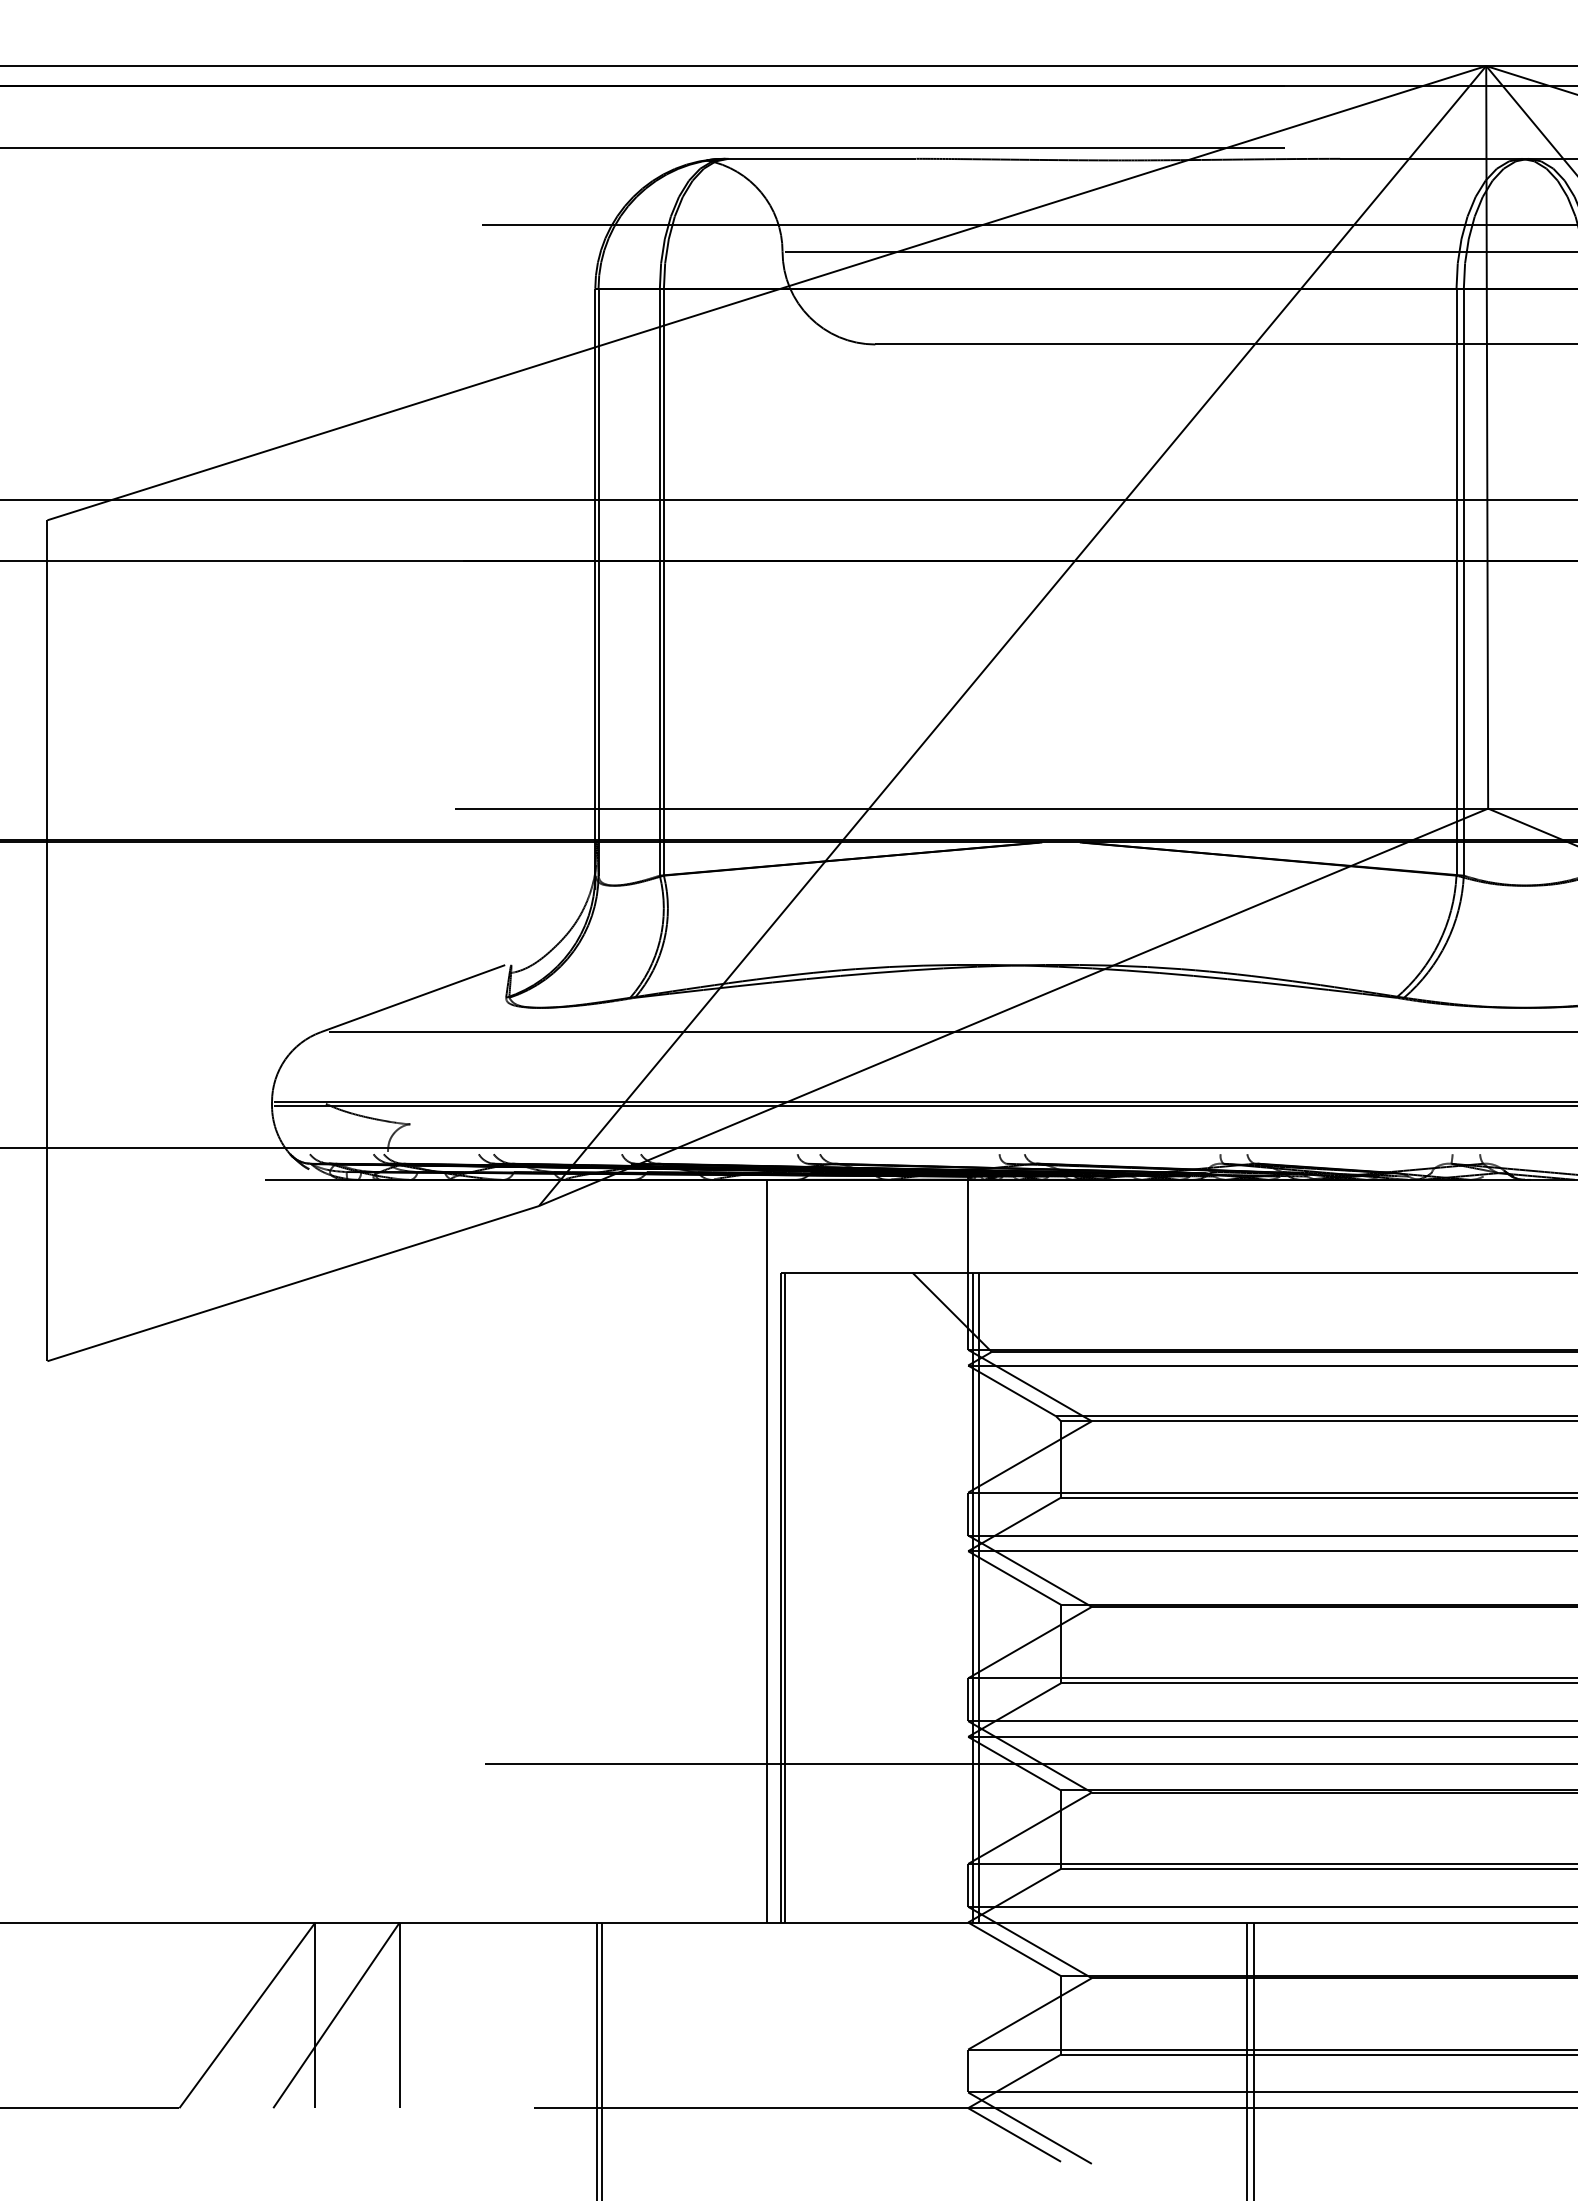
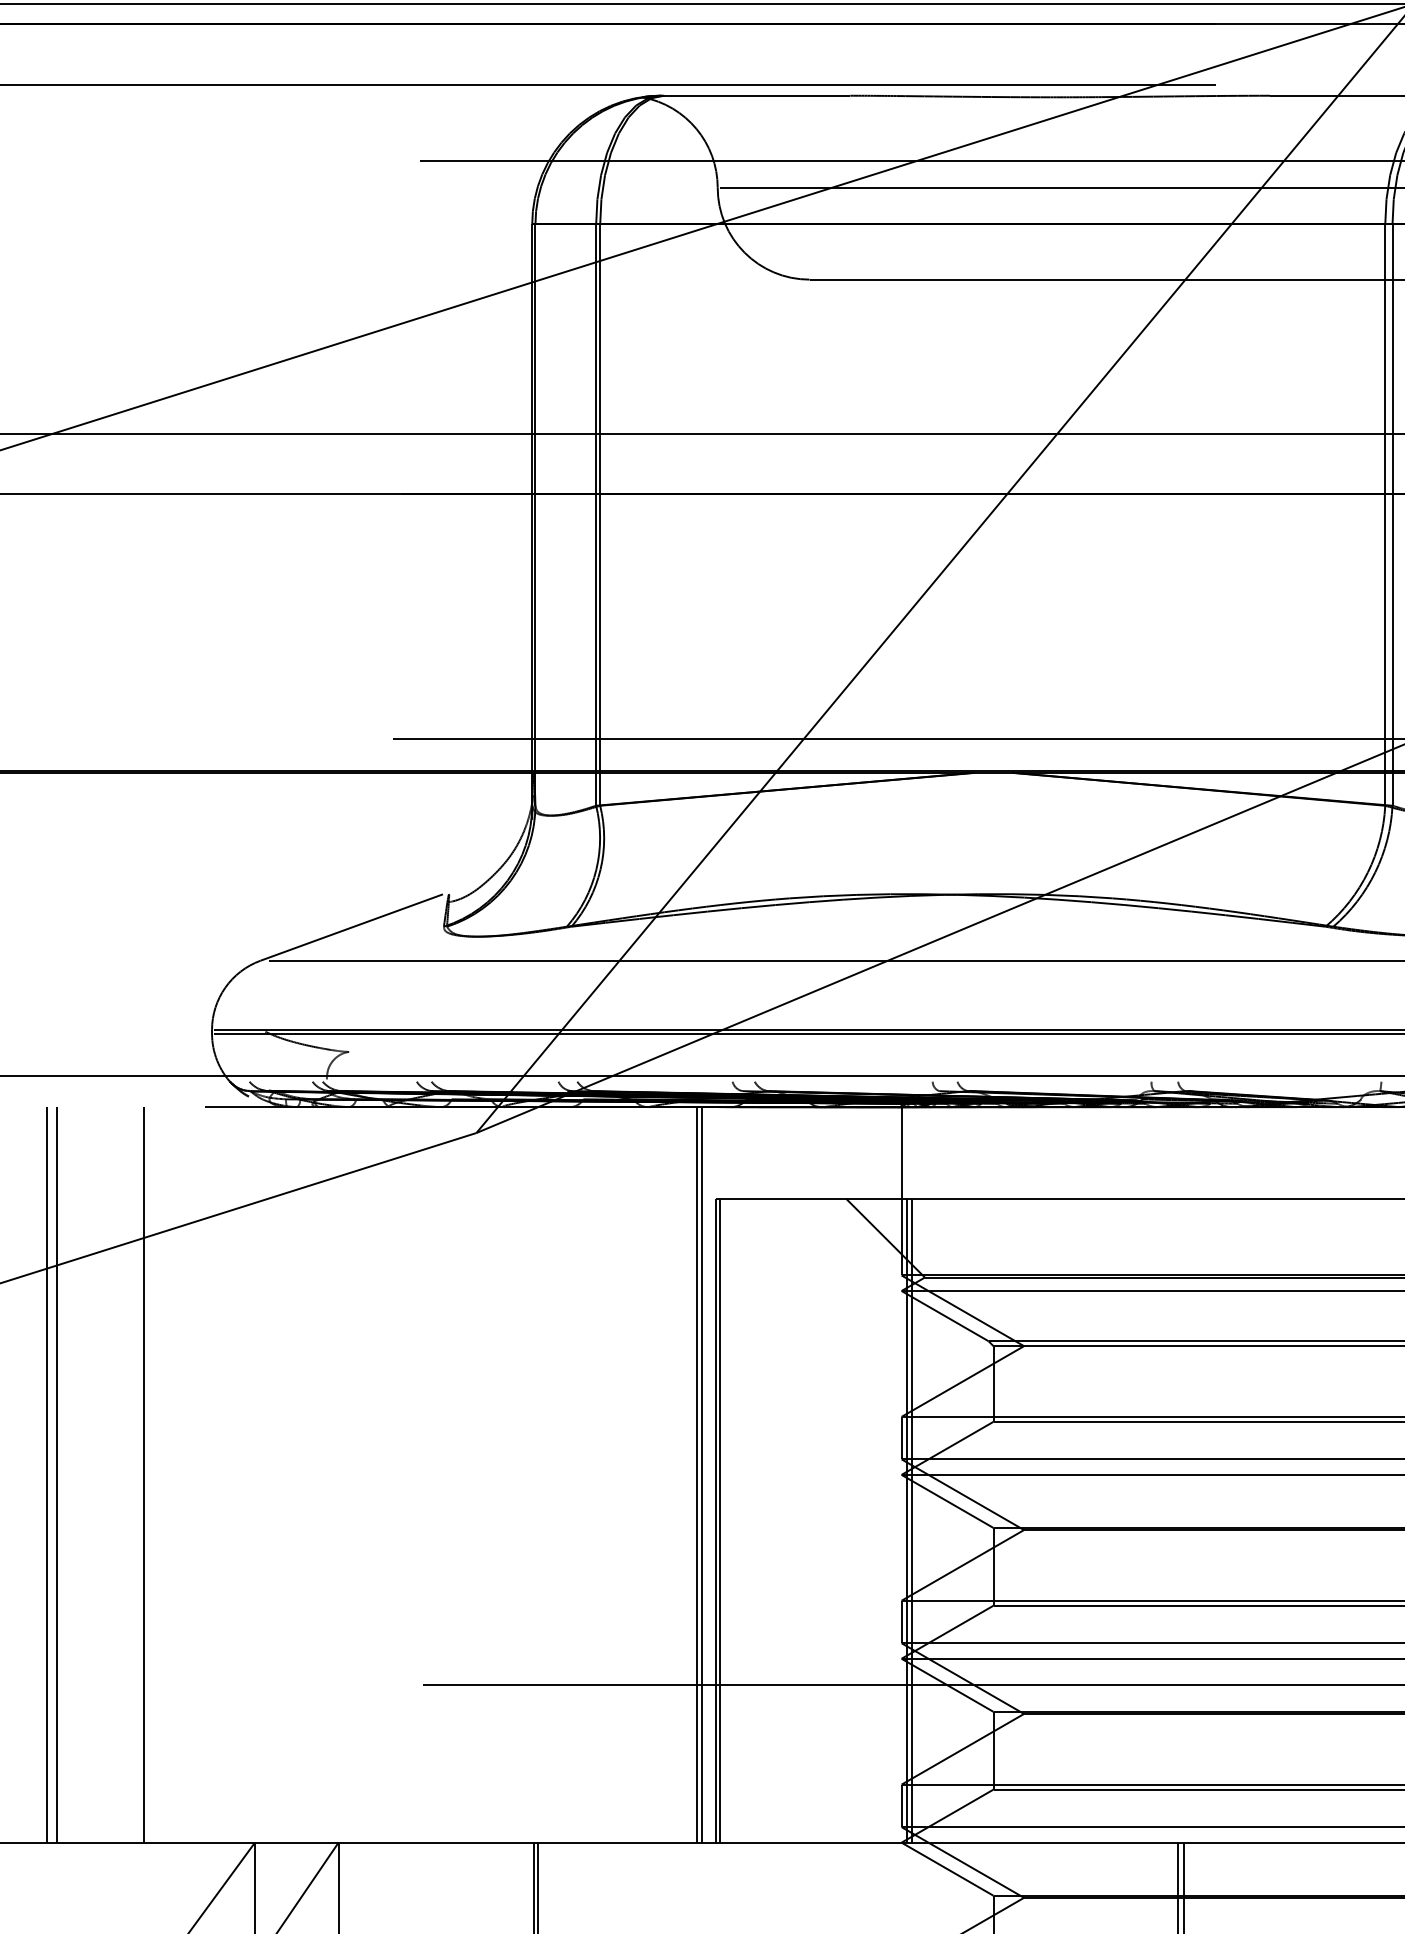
line: (105, 1550) -> (47, 1474), added
line: (115, 1550) -> (56, 1474), added
line: (203, 1550) -> (144, 1474), added
line: (761, 1550) -> (696, 1474), added

